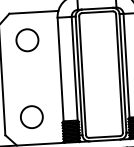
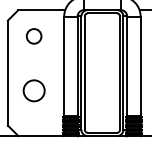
circle: (26, 40) -> (33, 36), size x0.7
circle: (31, 116) -> (33, 90), moved

